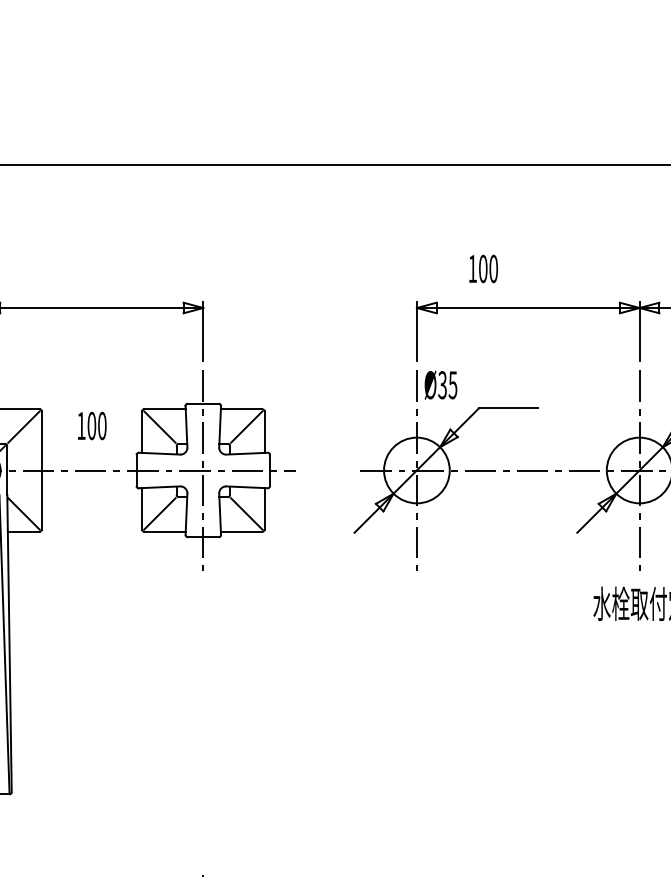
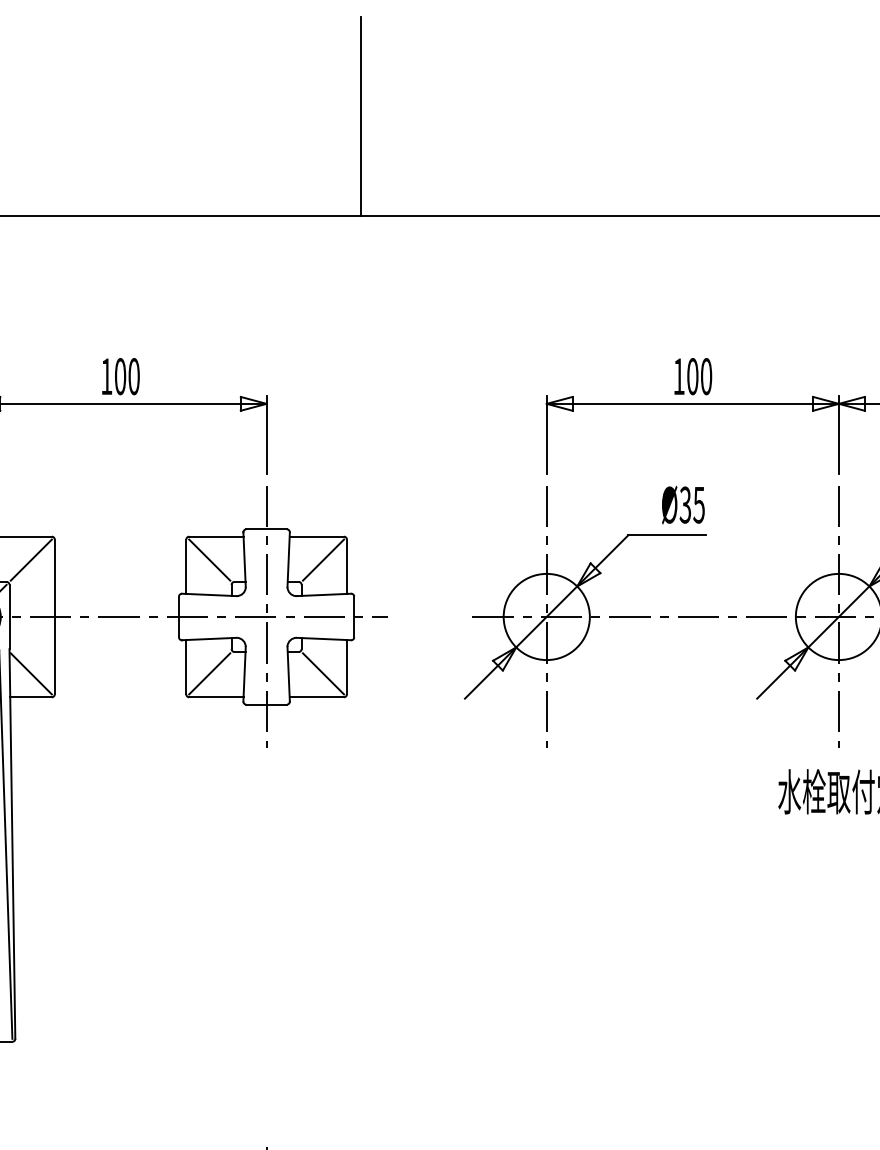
line: (274, 88) -> (360, 116), added
text: (483, 268) -> (693, 376), moved
text: (441, 384) -> (683, 504), moved
text: (91, 425) -> (120, 376), moved

